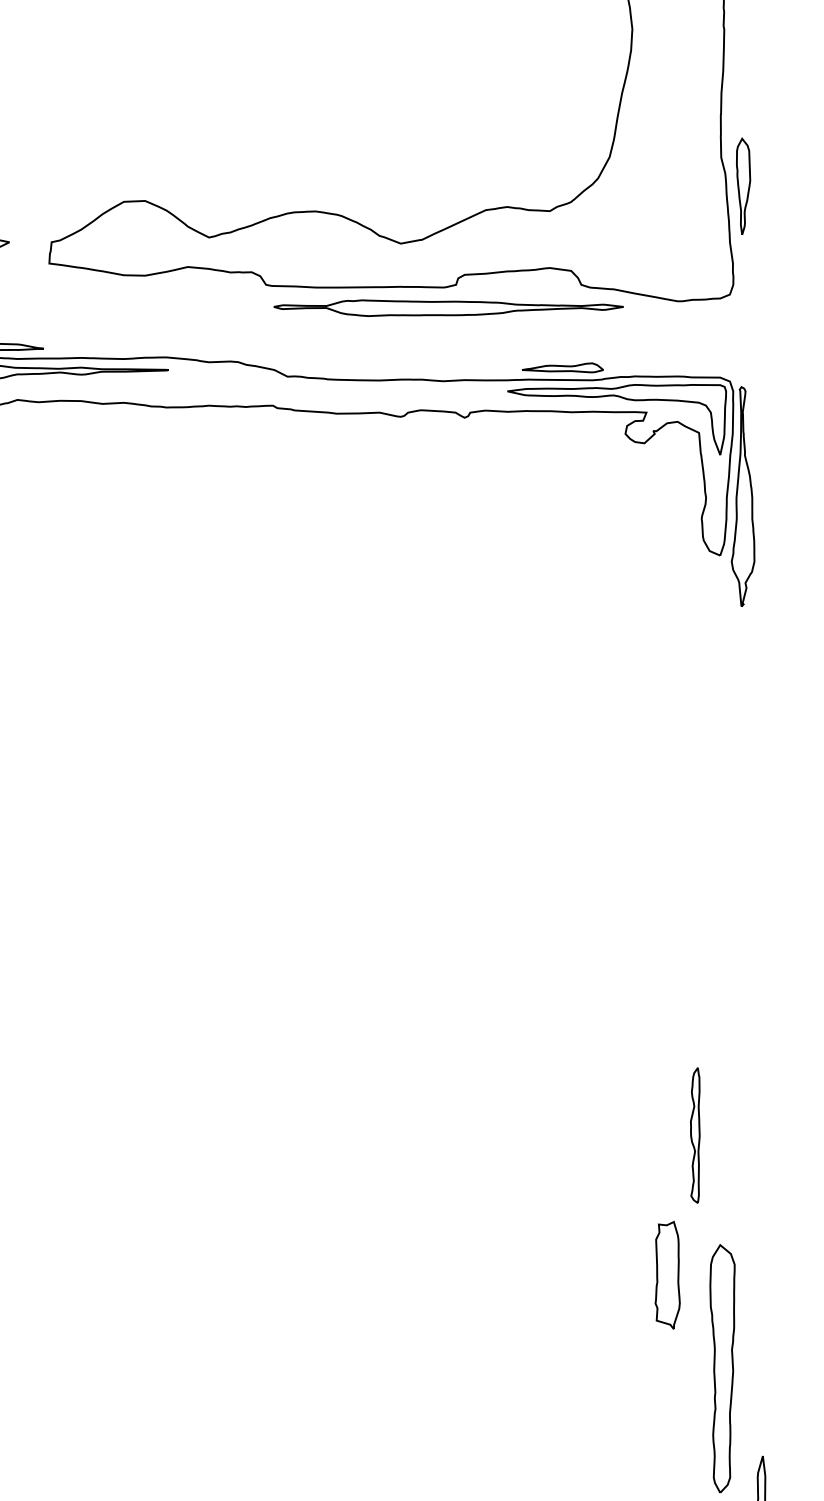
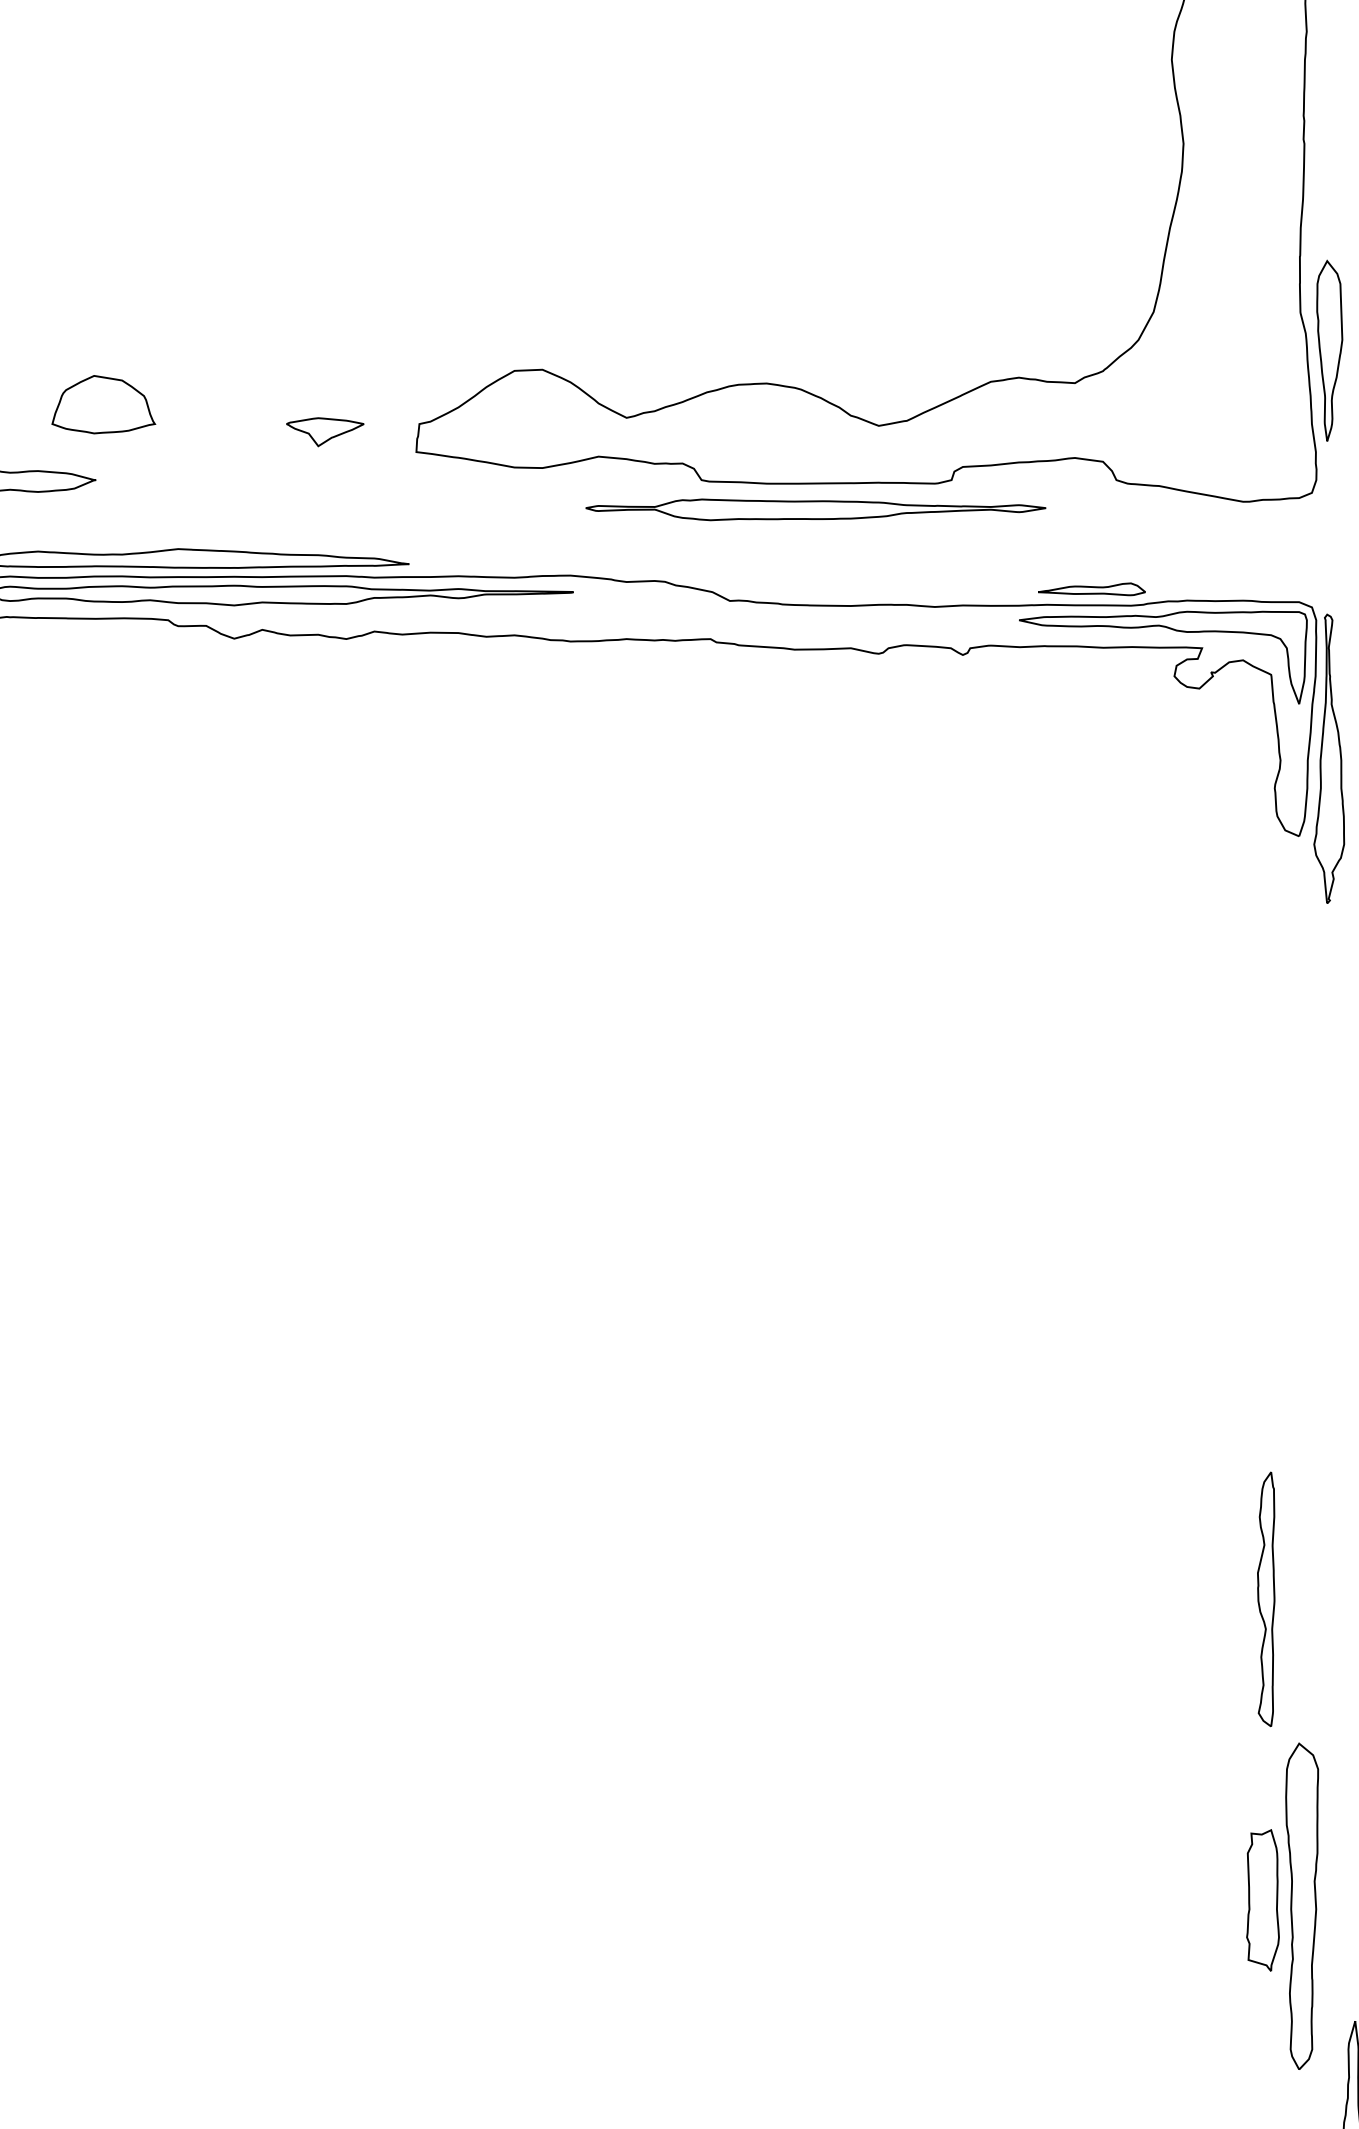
part: (743, 186) -> (1329, 350), size x1.43
part: (448, 307) -> (815, 509), moved
part: (695, 1135) -> (1266, 1599), size x1.43
part: (667, 1275) -> (1262, 1900), moved

